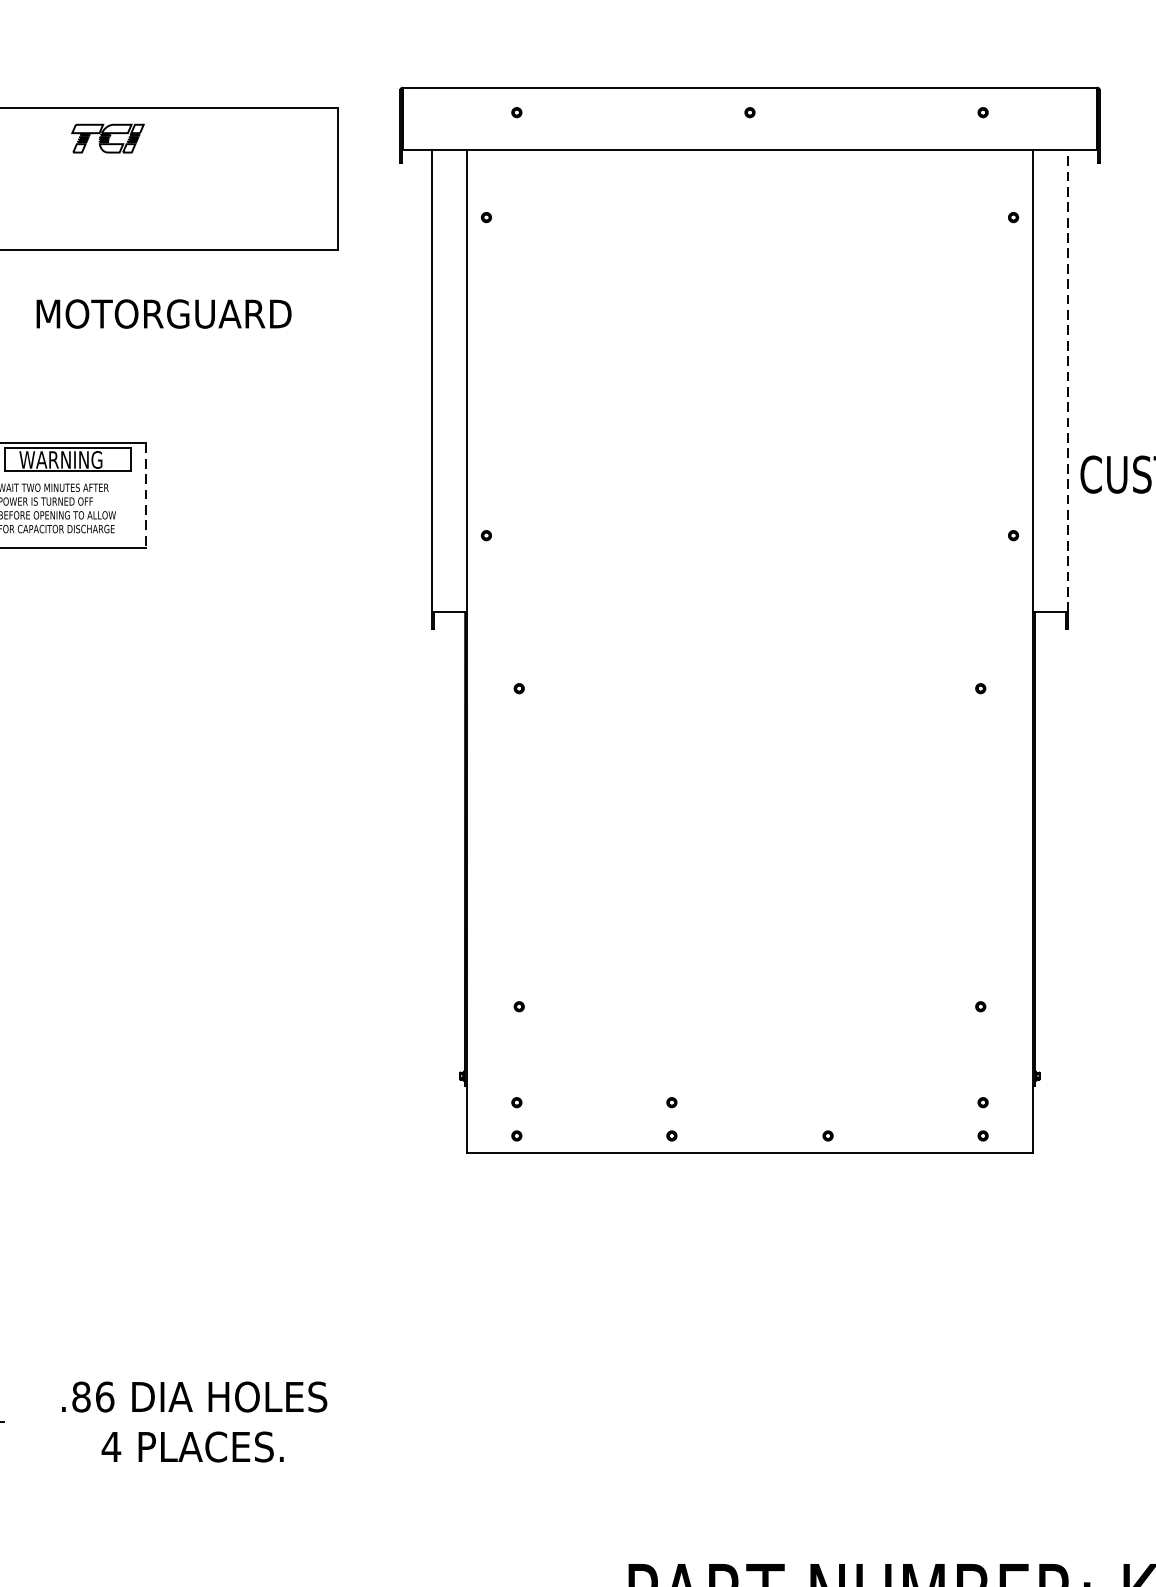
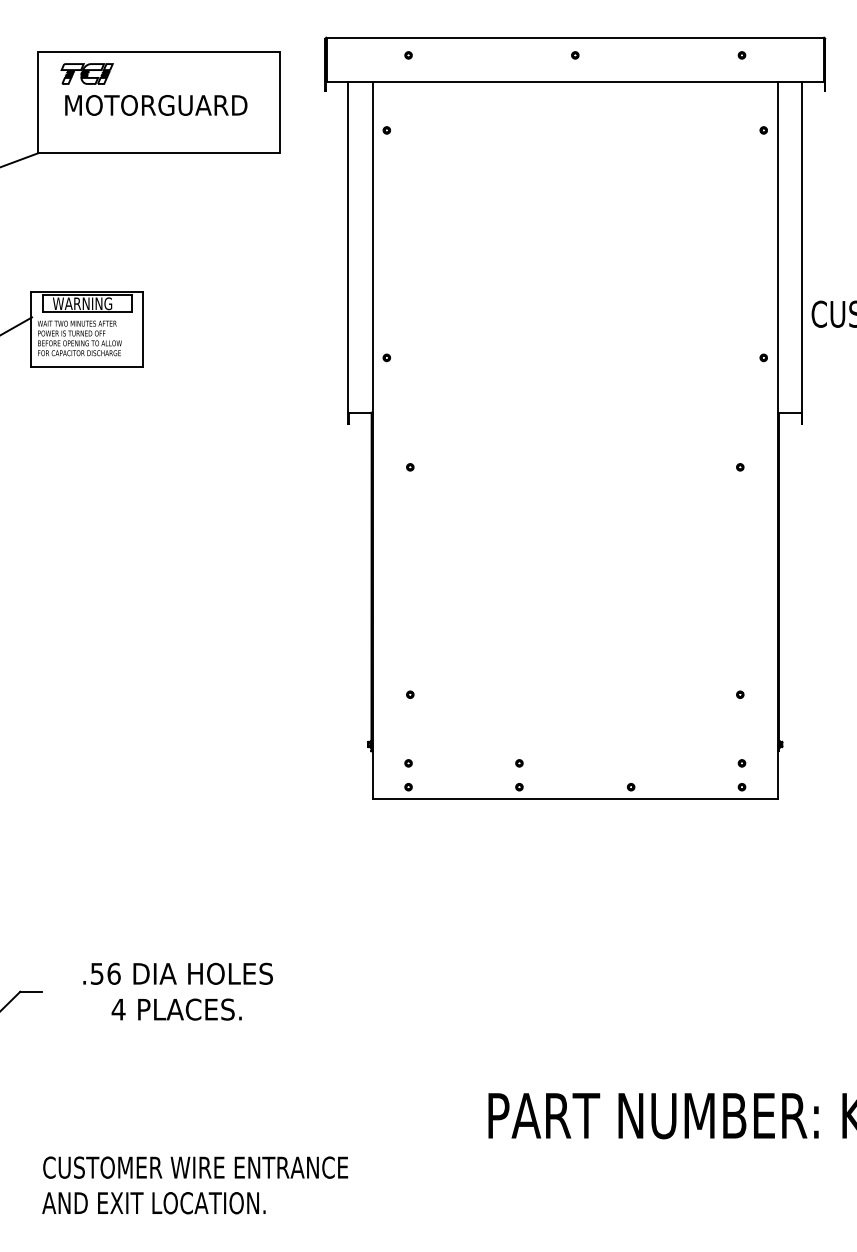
part: (107, 137) -> (86, 73), moved
text: (164, 314) -> (156, 105), moved
line: (1067, 379) -> (802, 246), dashed -> solid
line: (146, 495) -> (143, 329), dashed -> solid
text: (80, 1396) -> (96, 973), .86 -> .56

